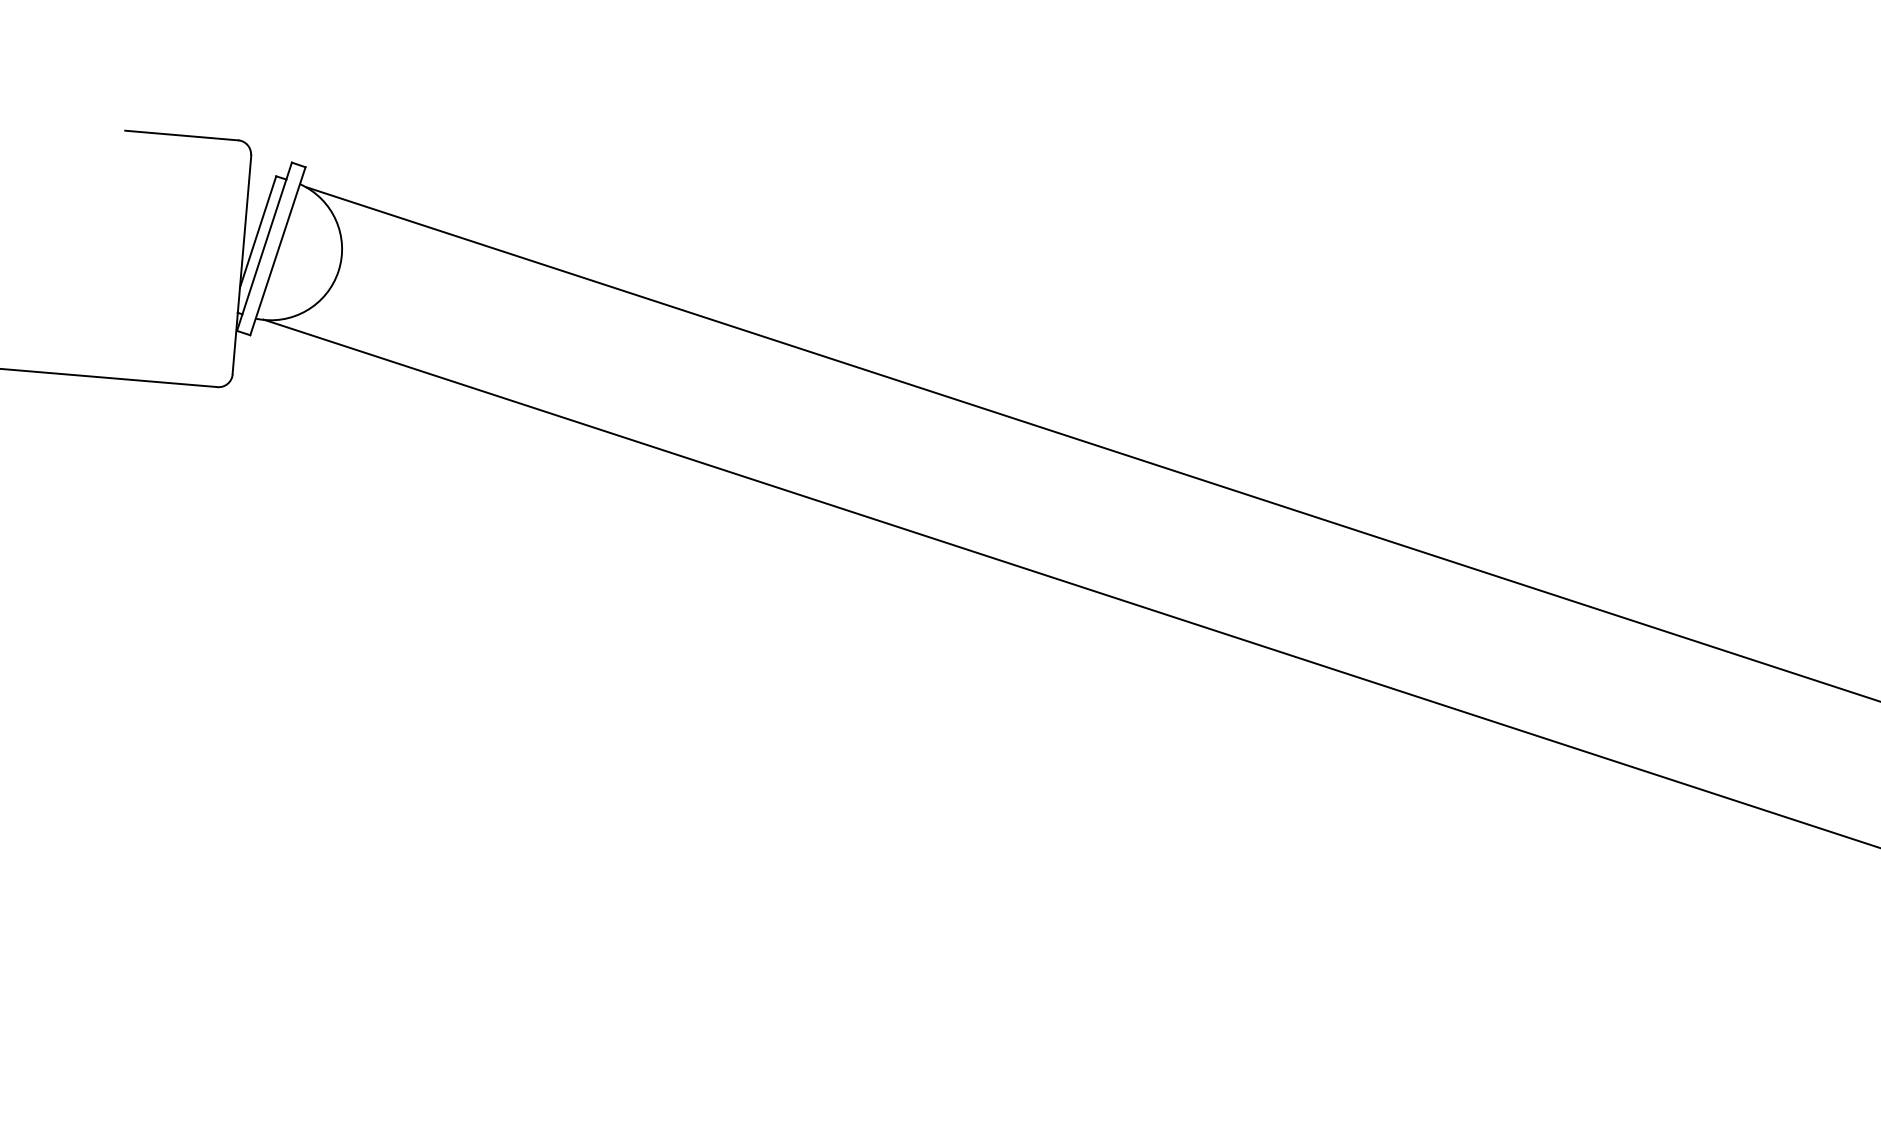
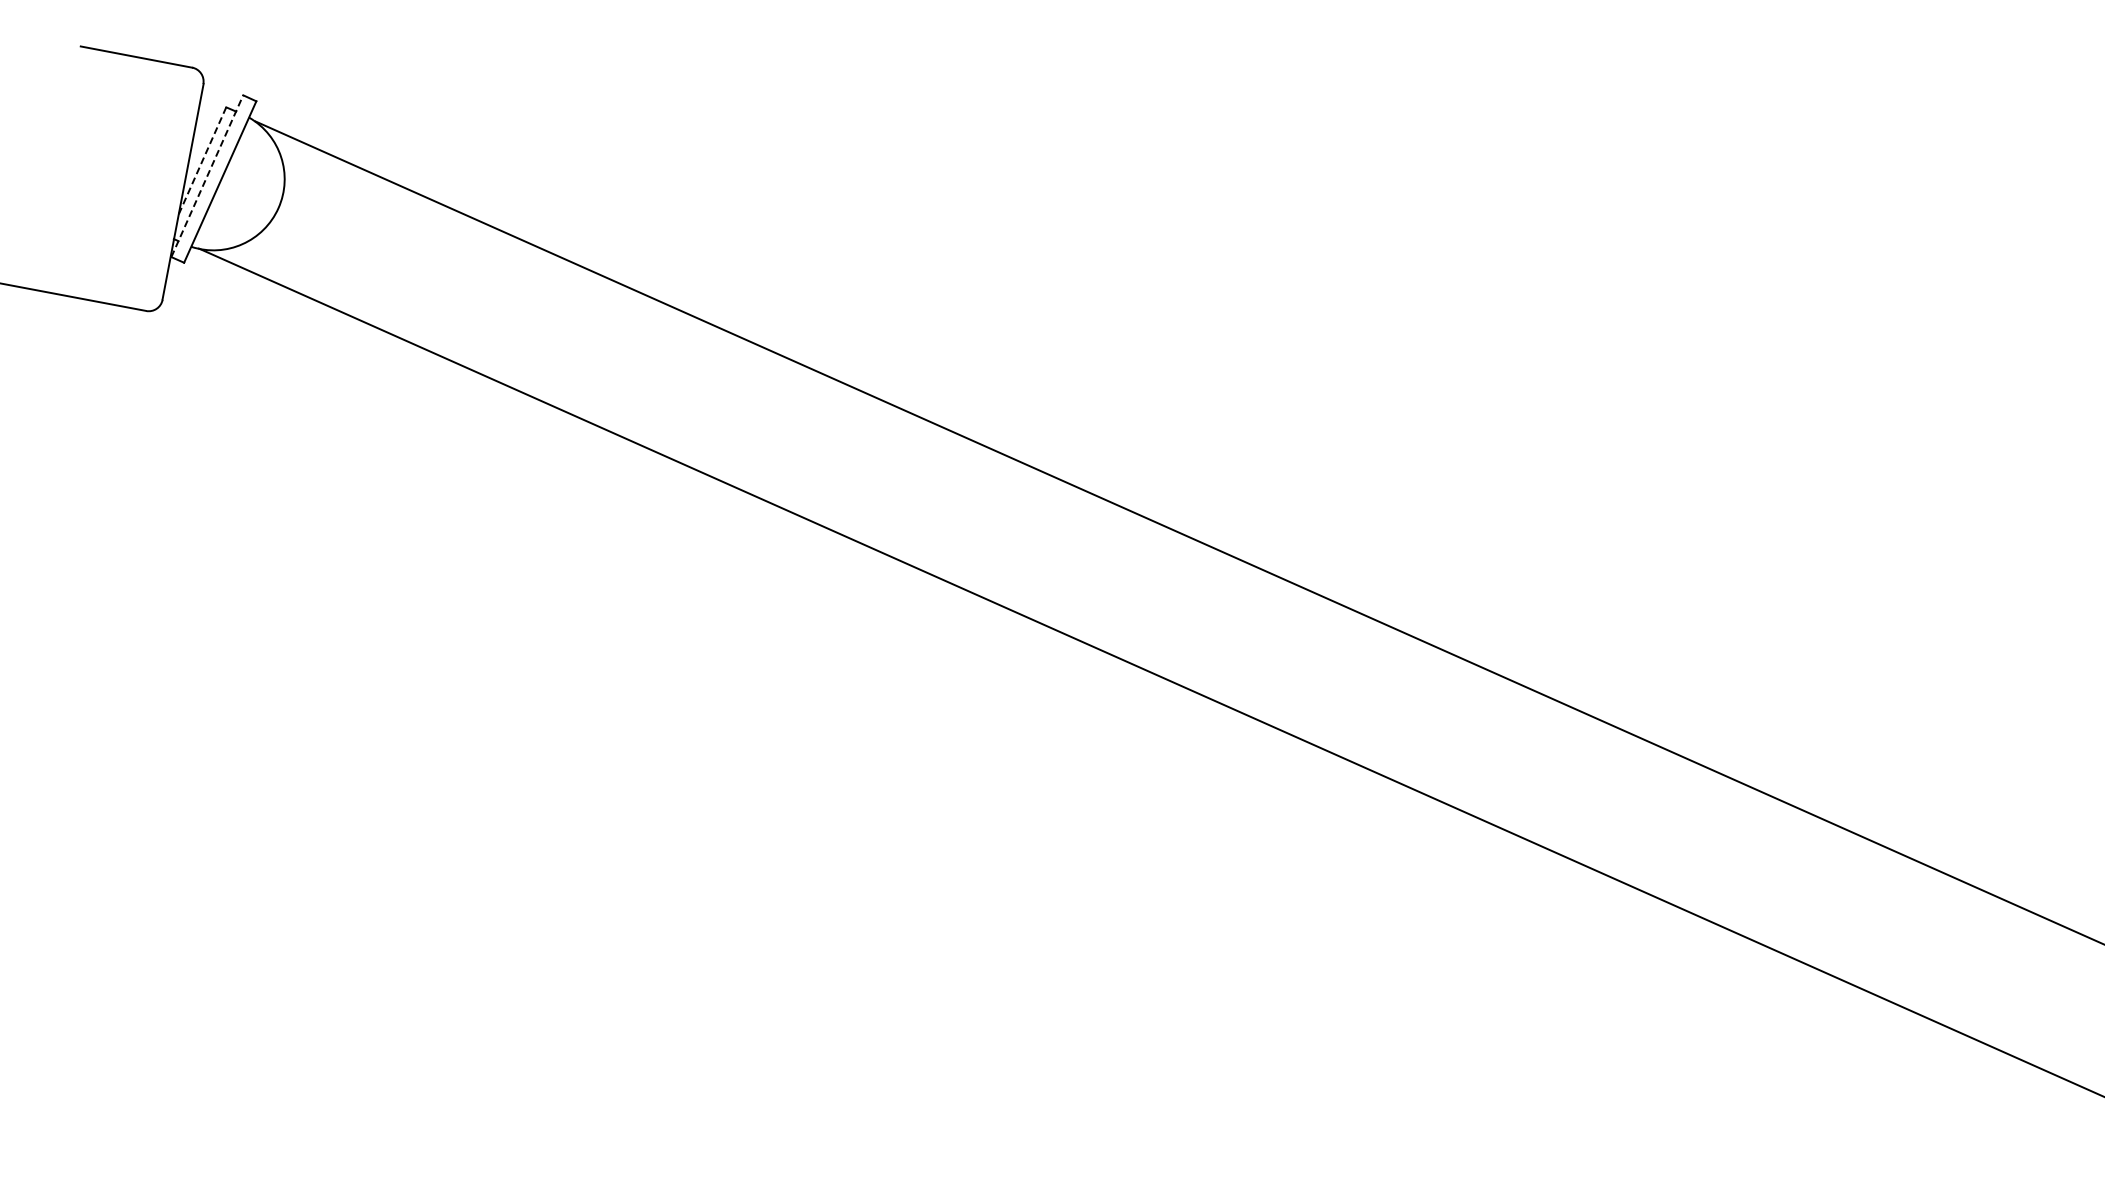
line: (258, 232) -> (202, 161), solid -> dashed
line: (264, 247) -> (207, 176), solid -> dashed

